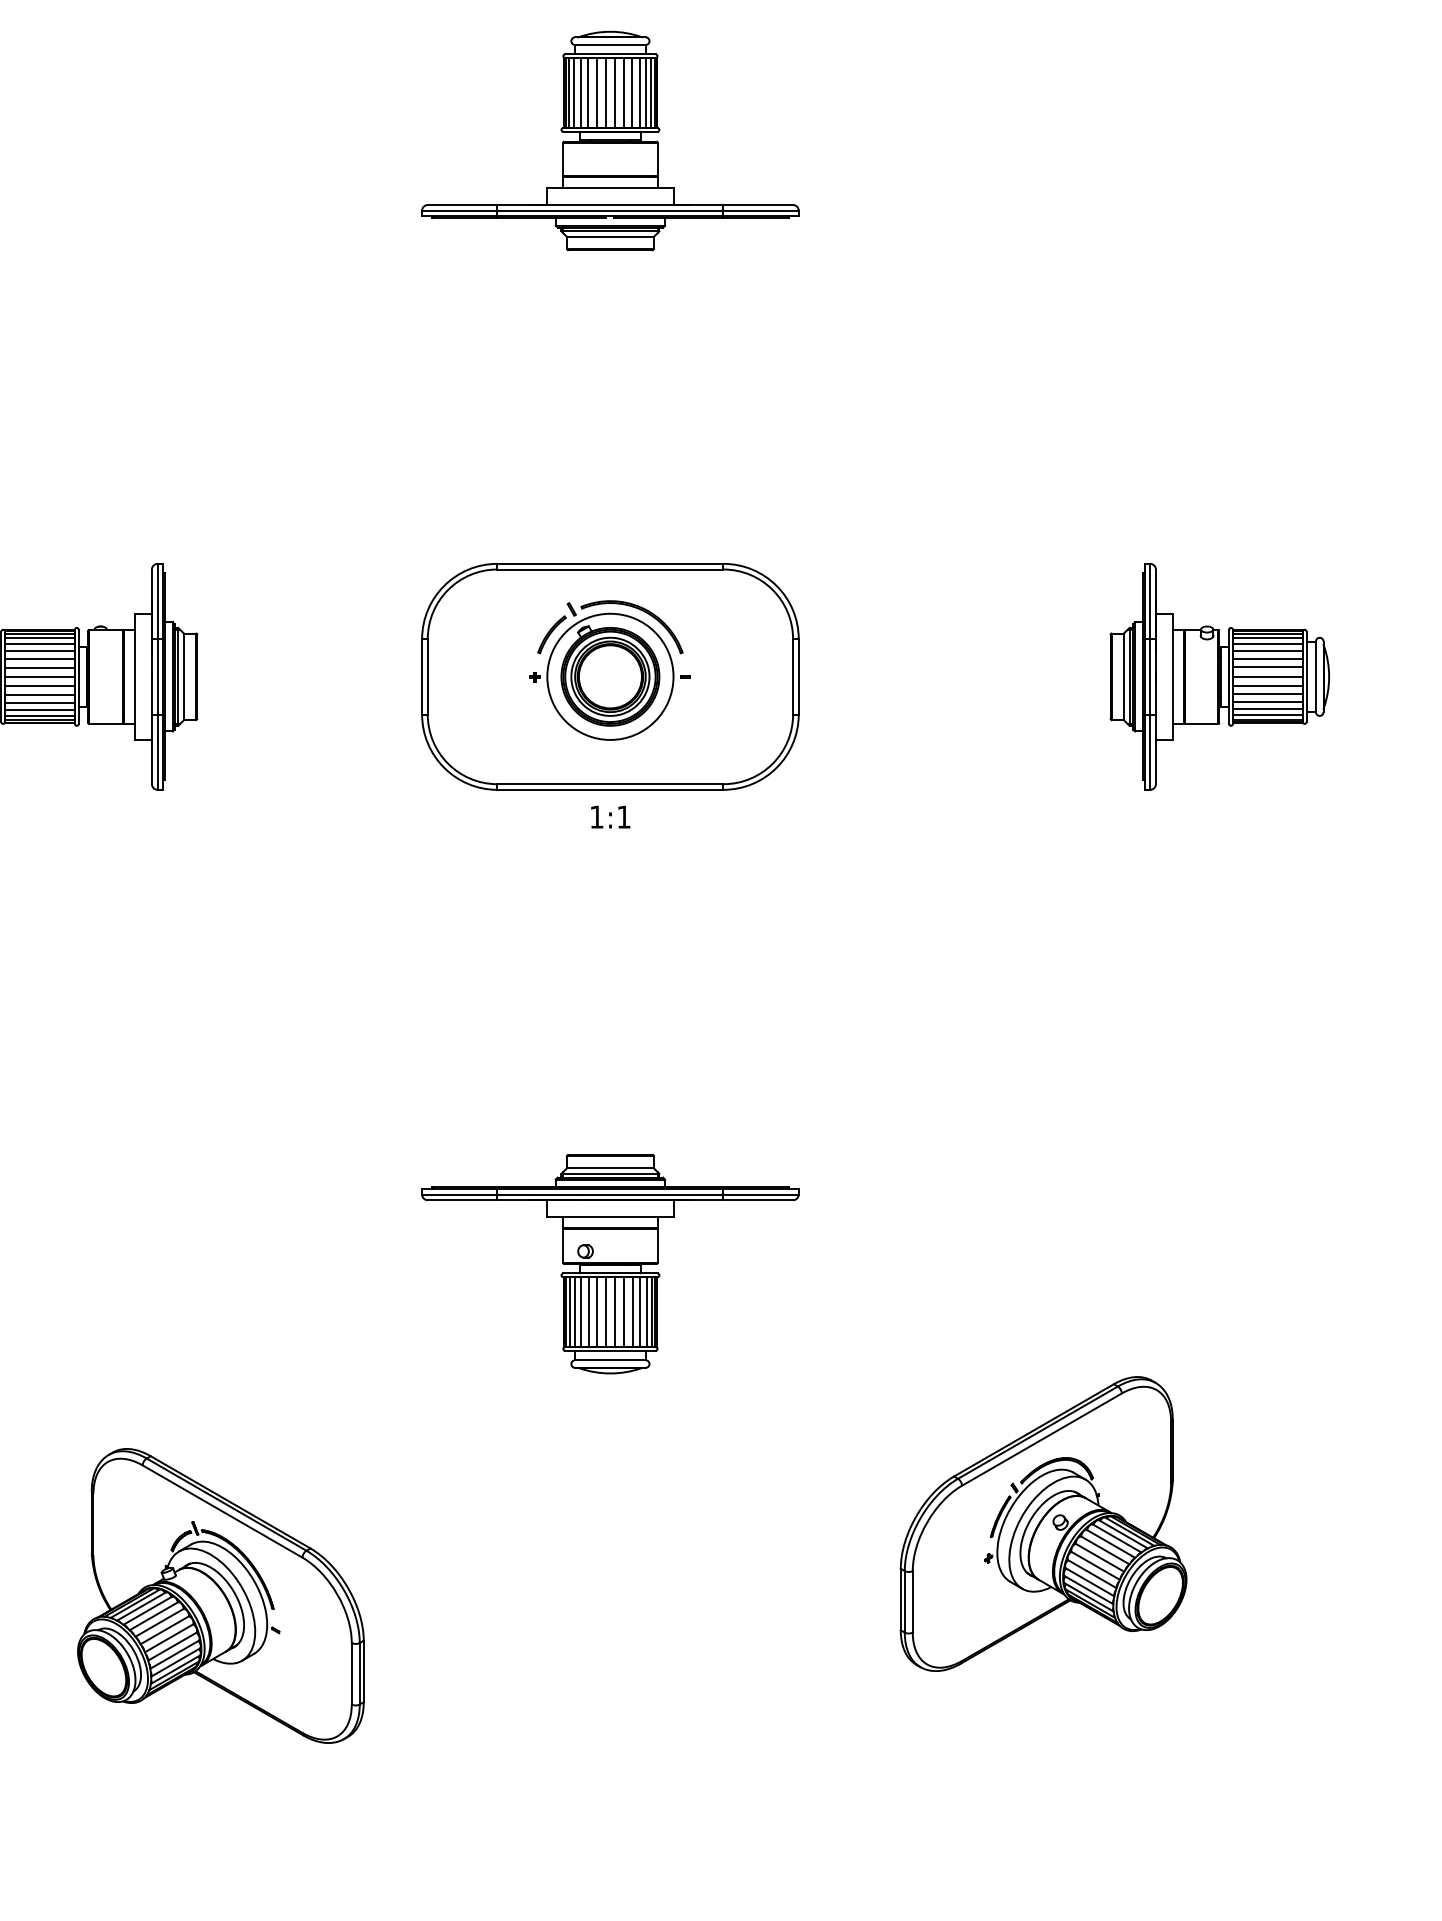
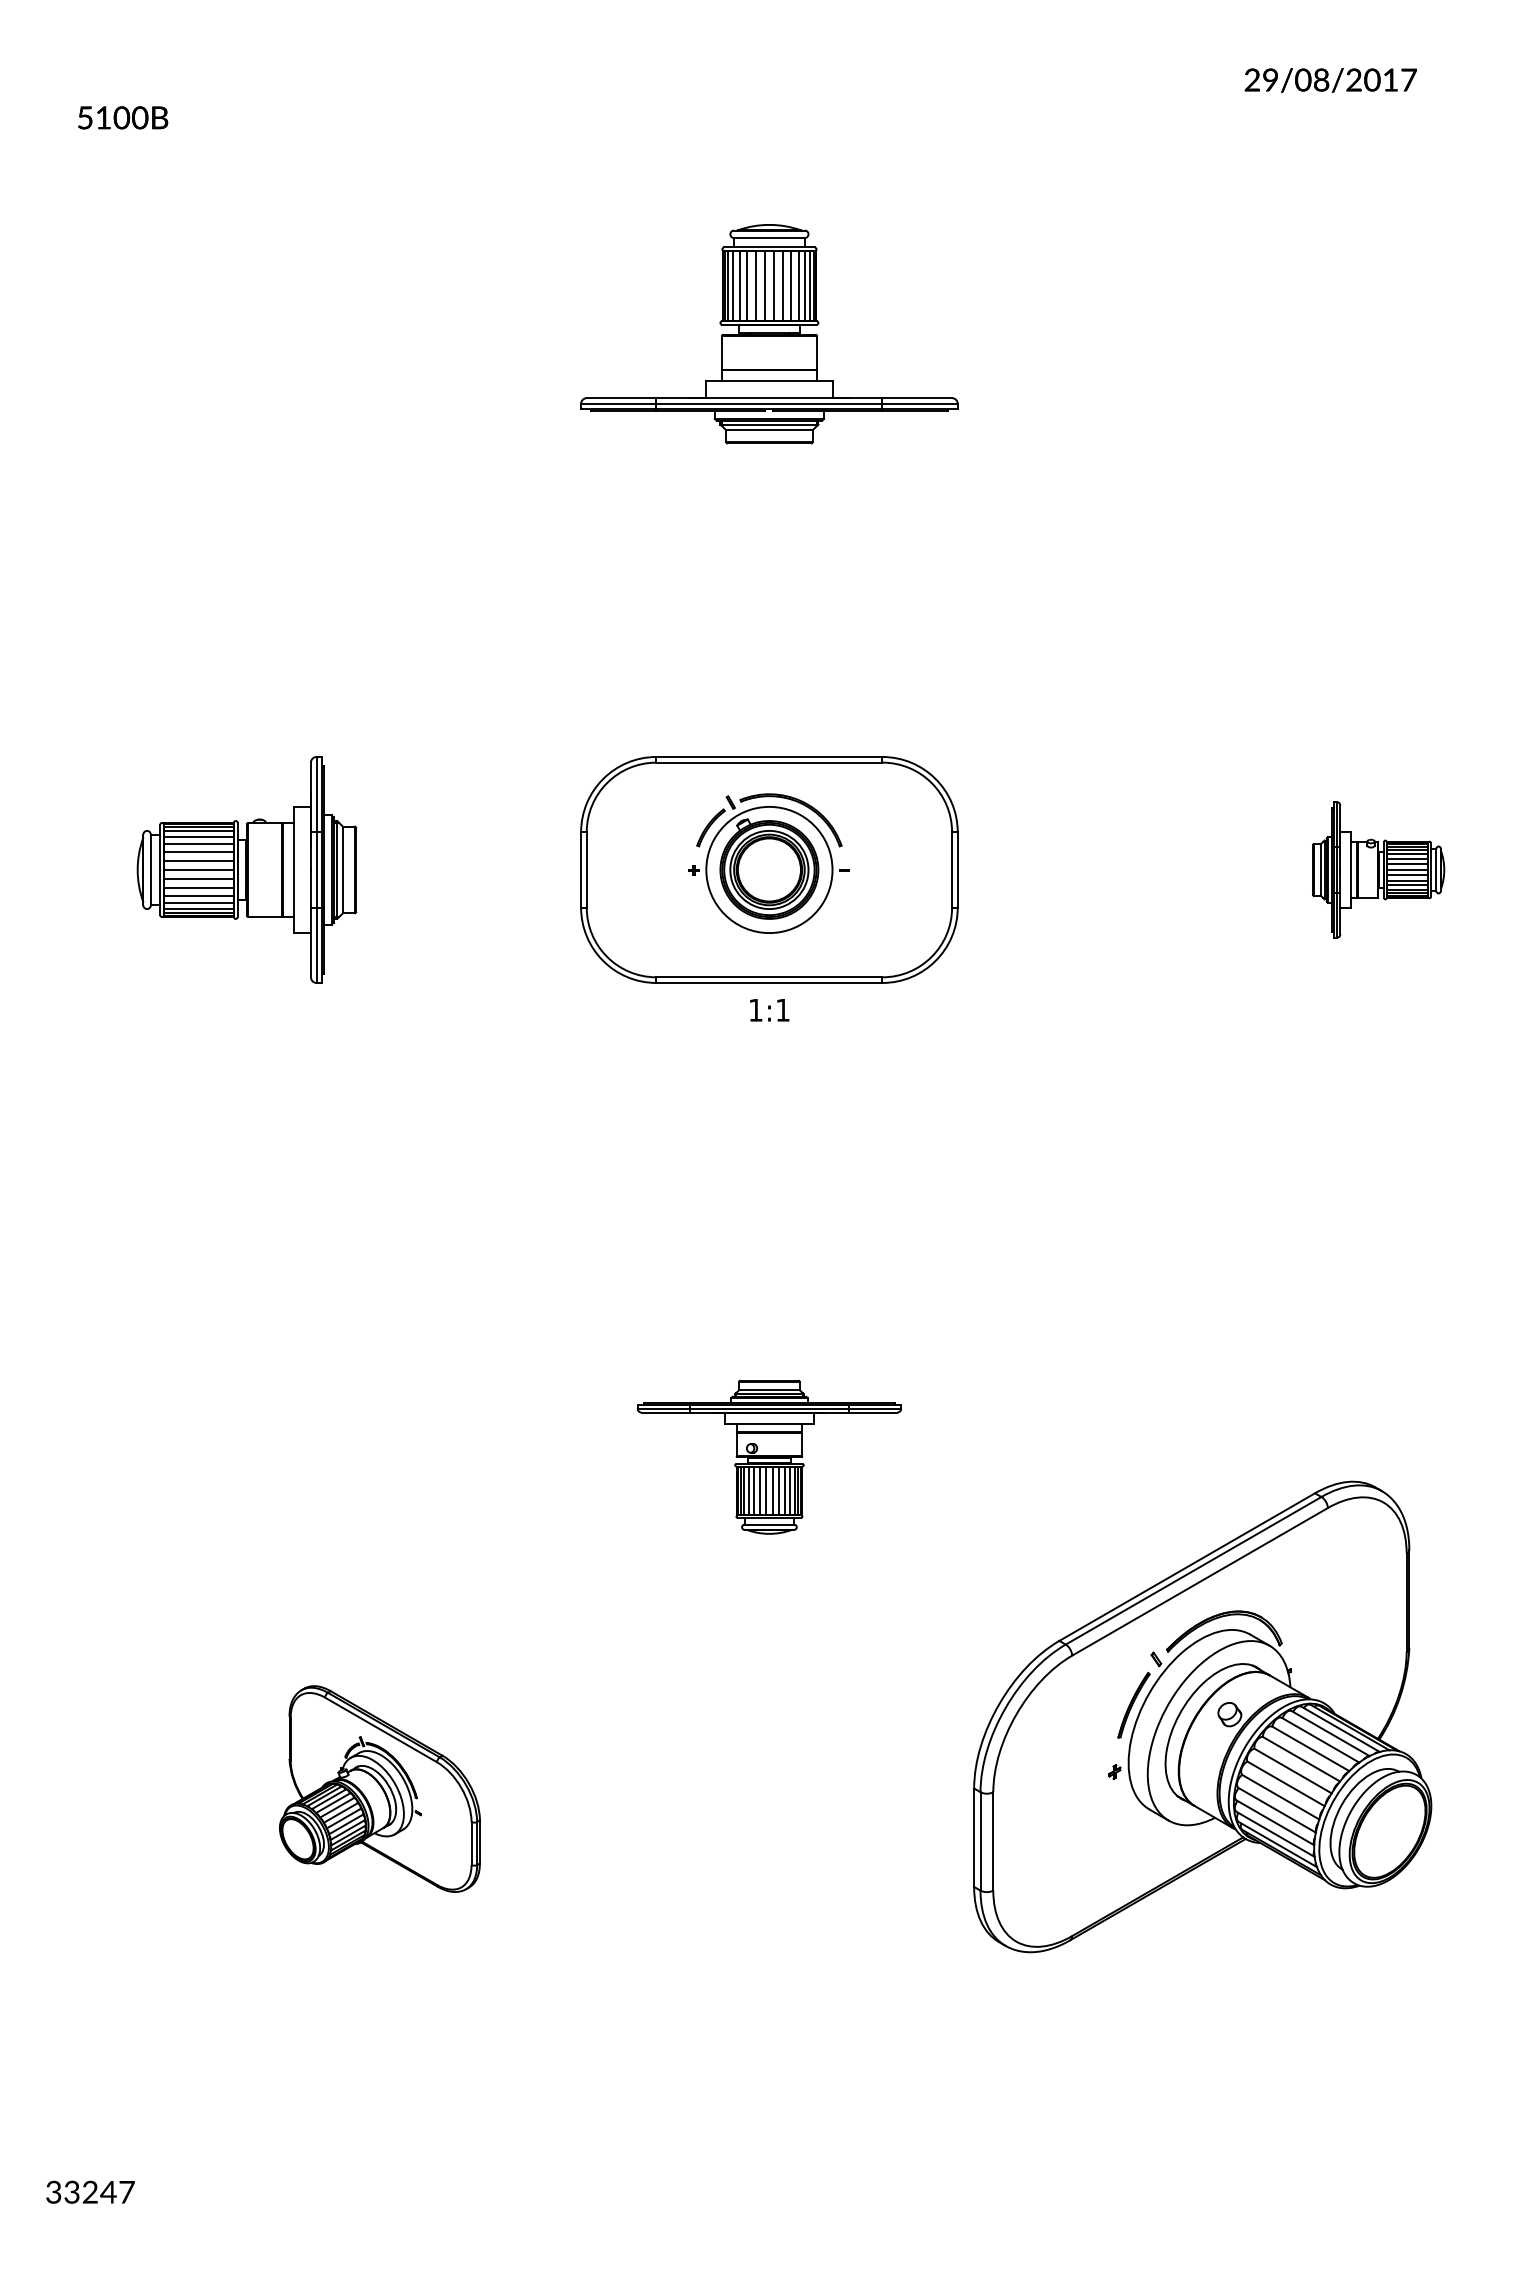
part: (1219, 676) -> (1378, 869), size x0.6
part: (610, 1264) -> (769, 1457), size x0.7
part: (1043, 1524) -> (1202, 1717), size x1.6
part: (220, 1595) -> (379, 1788), size x0.7

